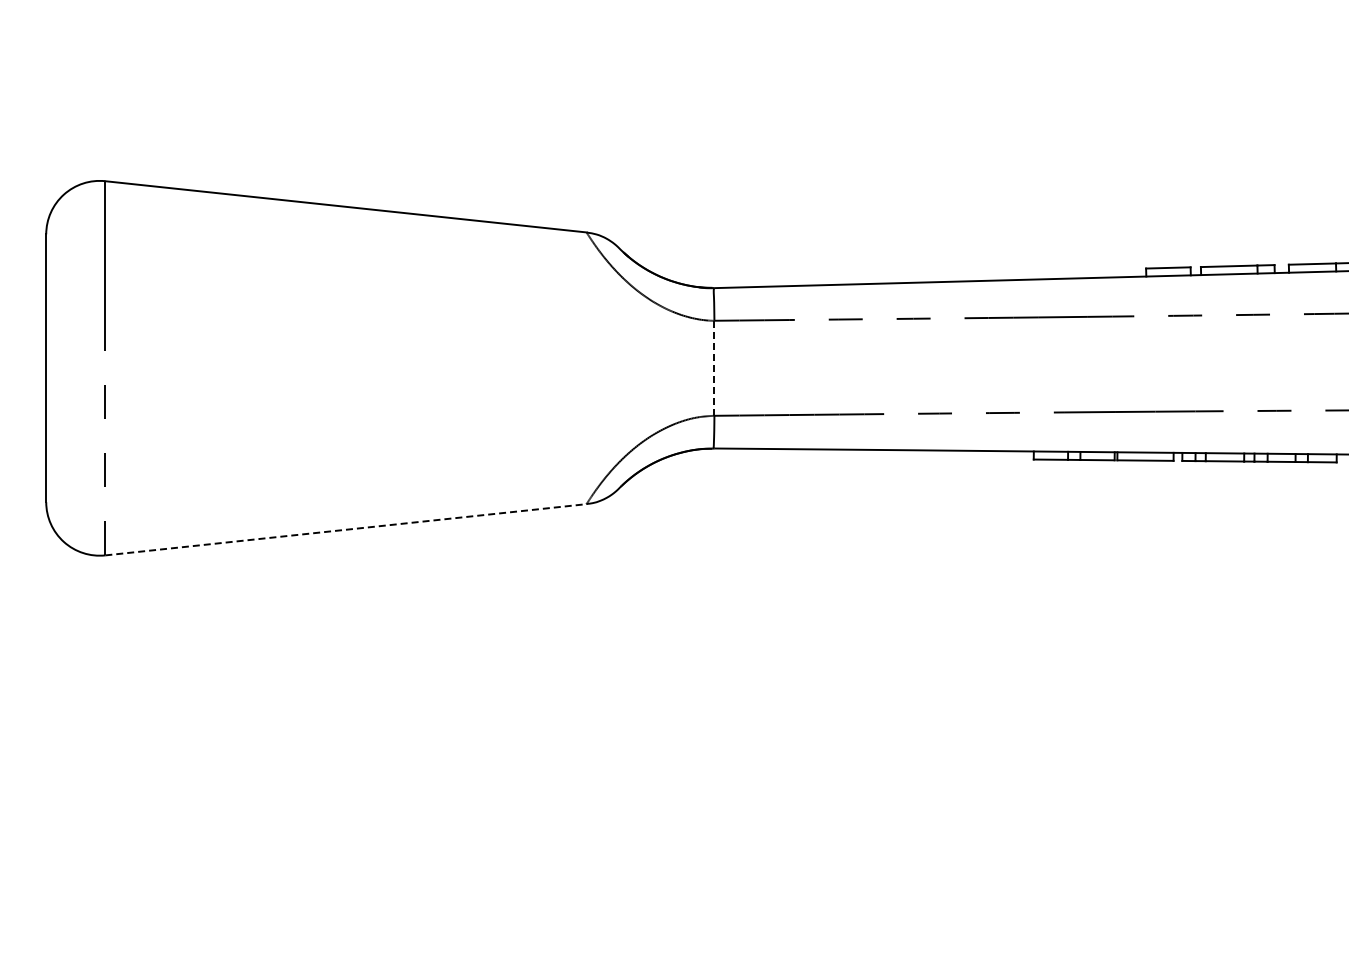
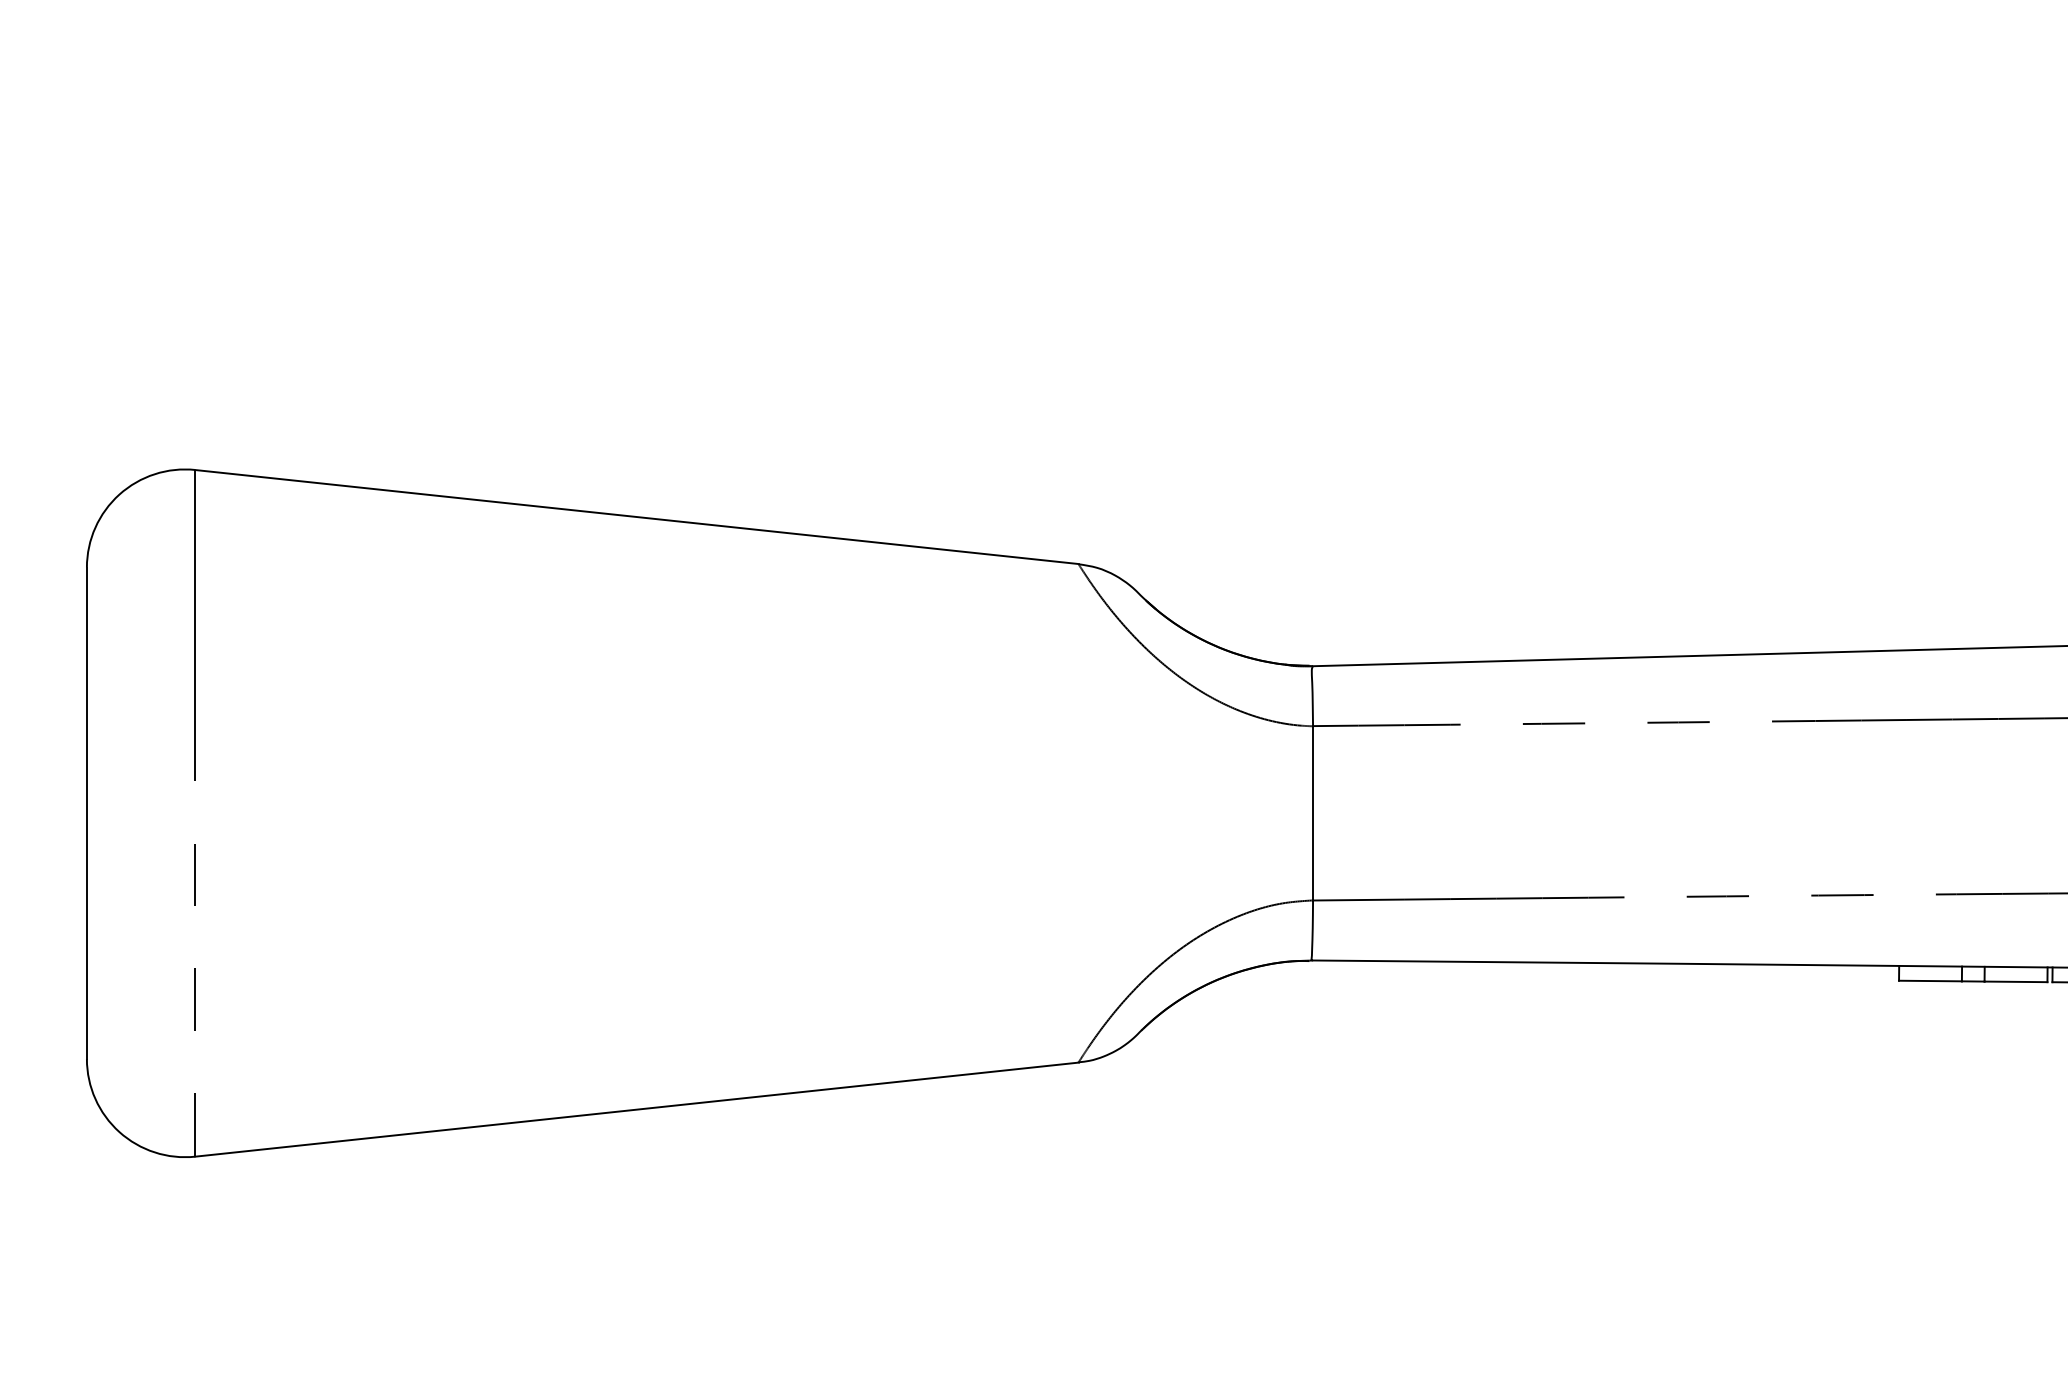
line: (714, 367) -> (1313, 811), dashed -> solid
line: (346, 529) -> (637, 1109), dashed -> solid

